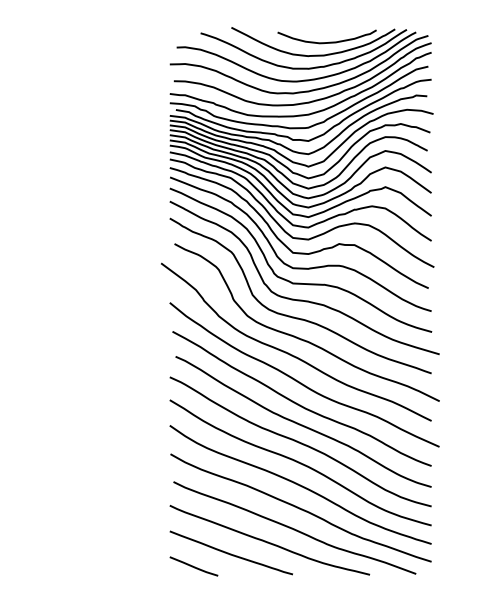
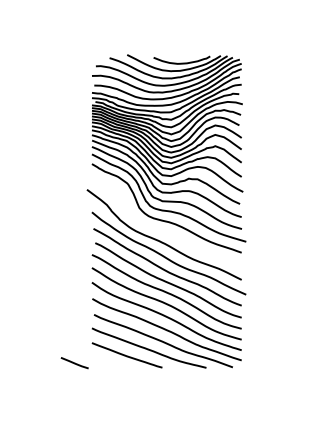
curve: (303, 338) -> (168, 232), removed
line: (193, 567) -> (74, 363), moved

